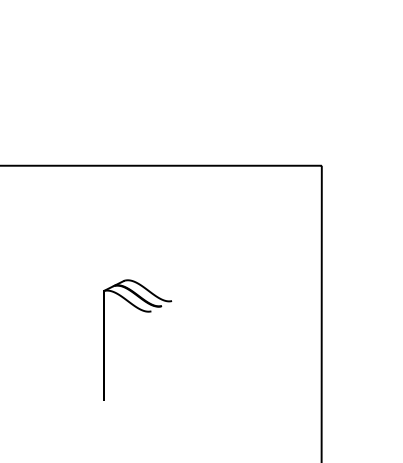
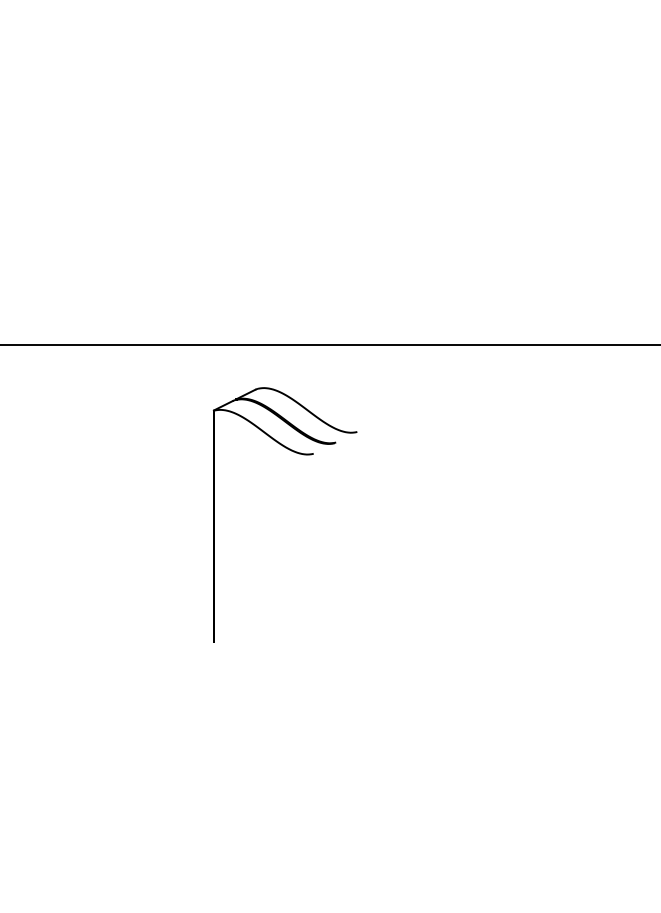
part: (145, 312) -> (301, 456), moved

